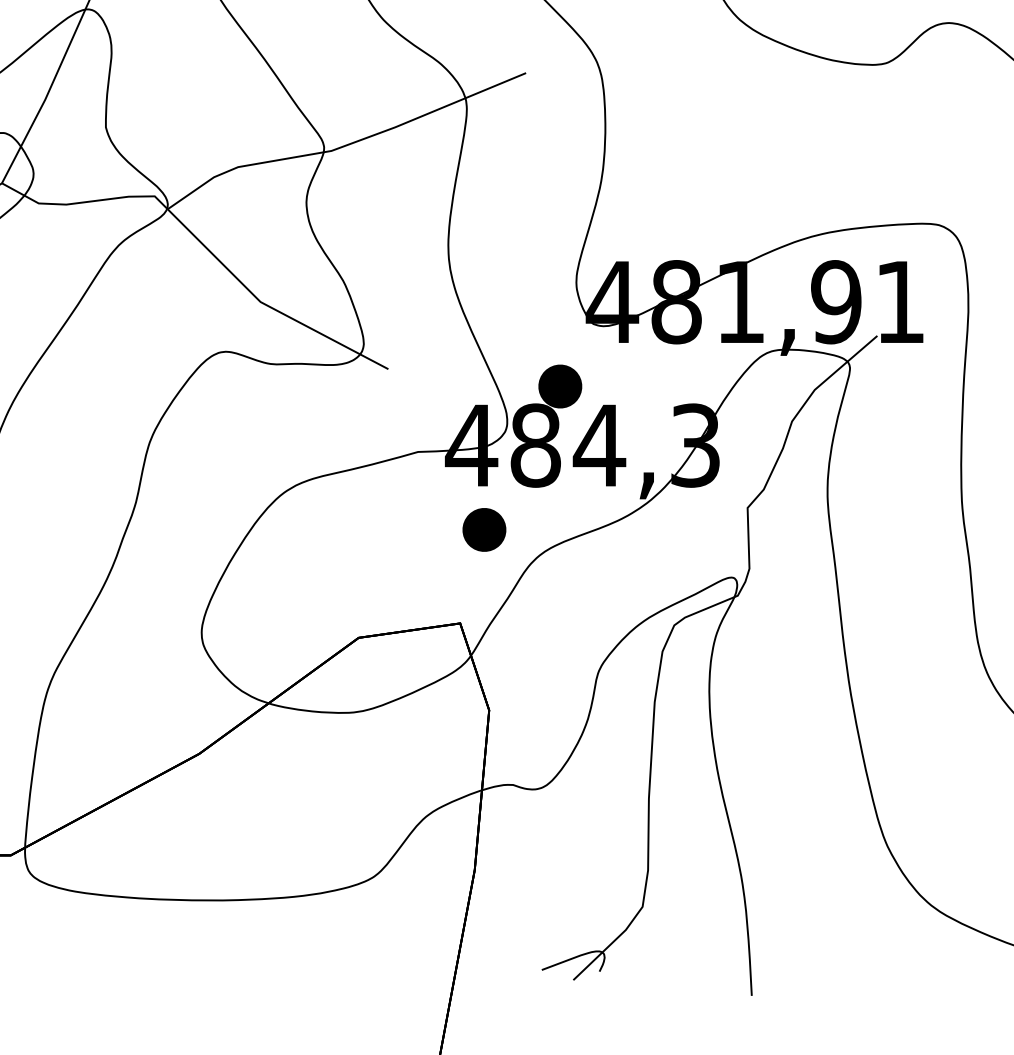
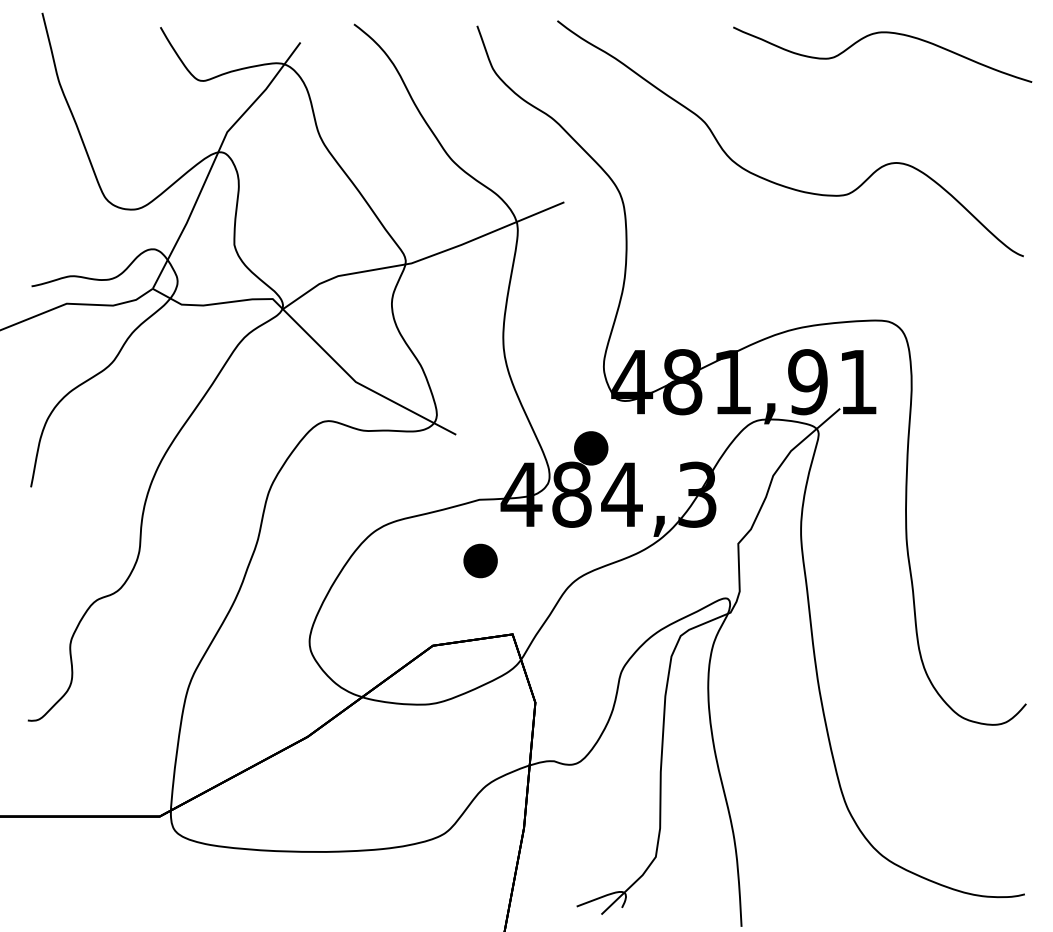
part: (484, 529) -> (480, 560), moved

